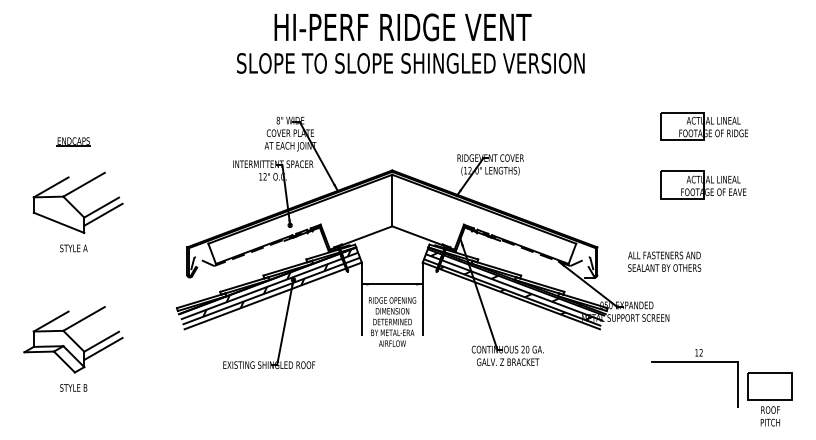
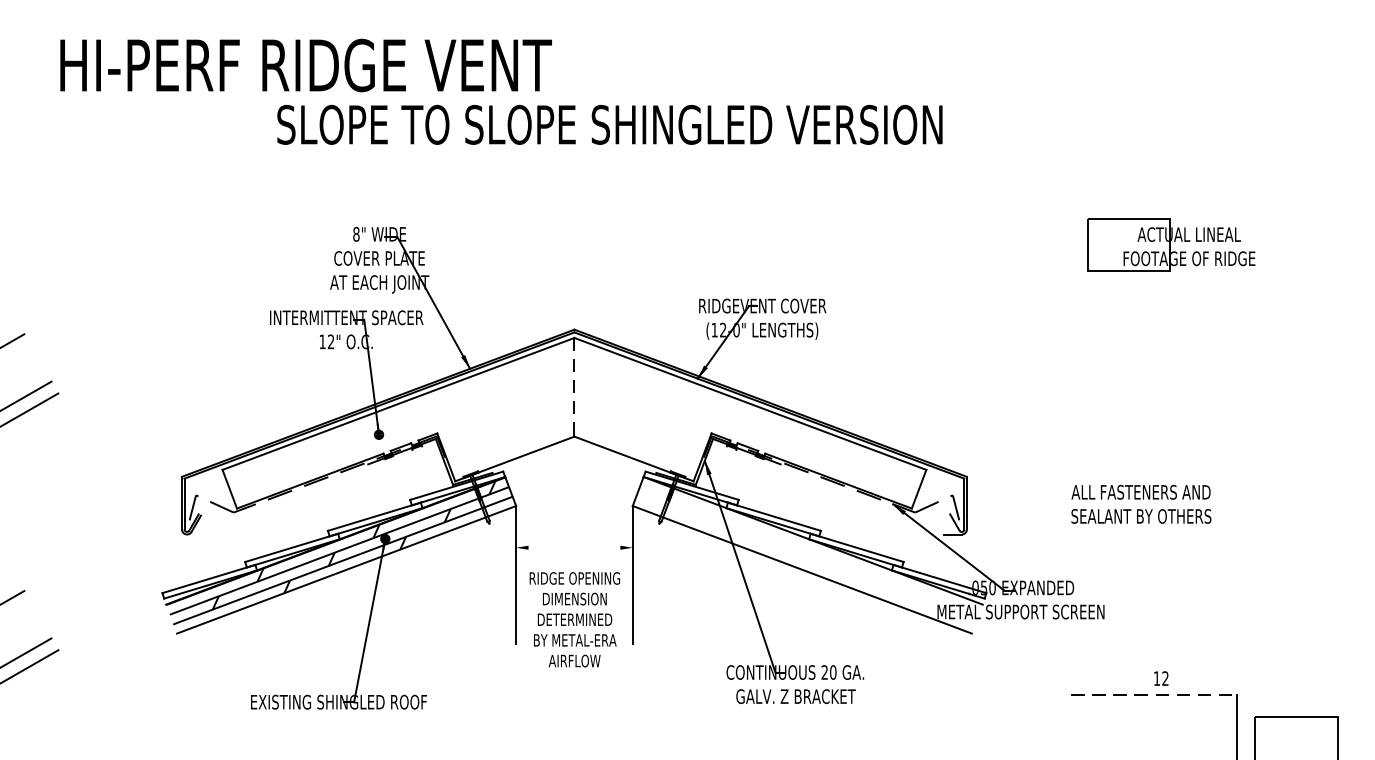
text: (402, 27) -> (305, 65), moved
part: (703, 184) -> (1169, 356), removed
line: (392, 200) -> (574, 387), solid -> dashed
text: (664, 261) -> (1141, 503), moved
line: (391, 284) -> (572, 547), removed
hatch: (514, 287) -> (808, 553), removed
line: (695, 361) -> (1154, 695), solid -> dashed

